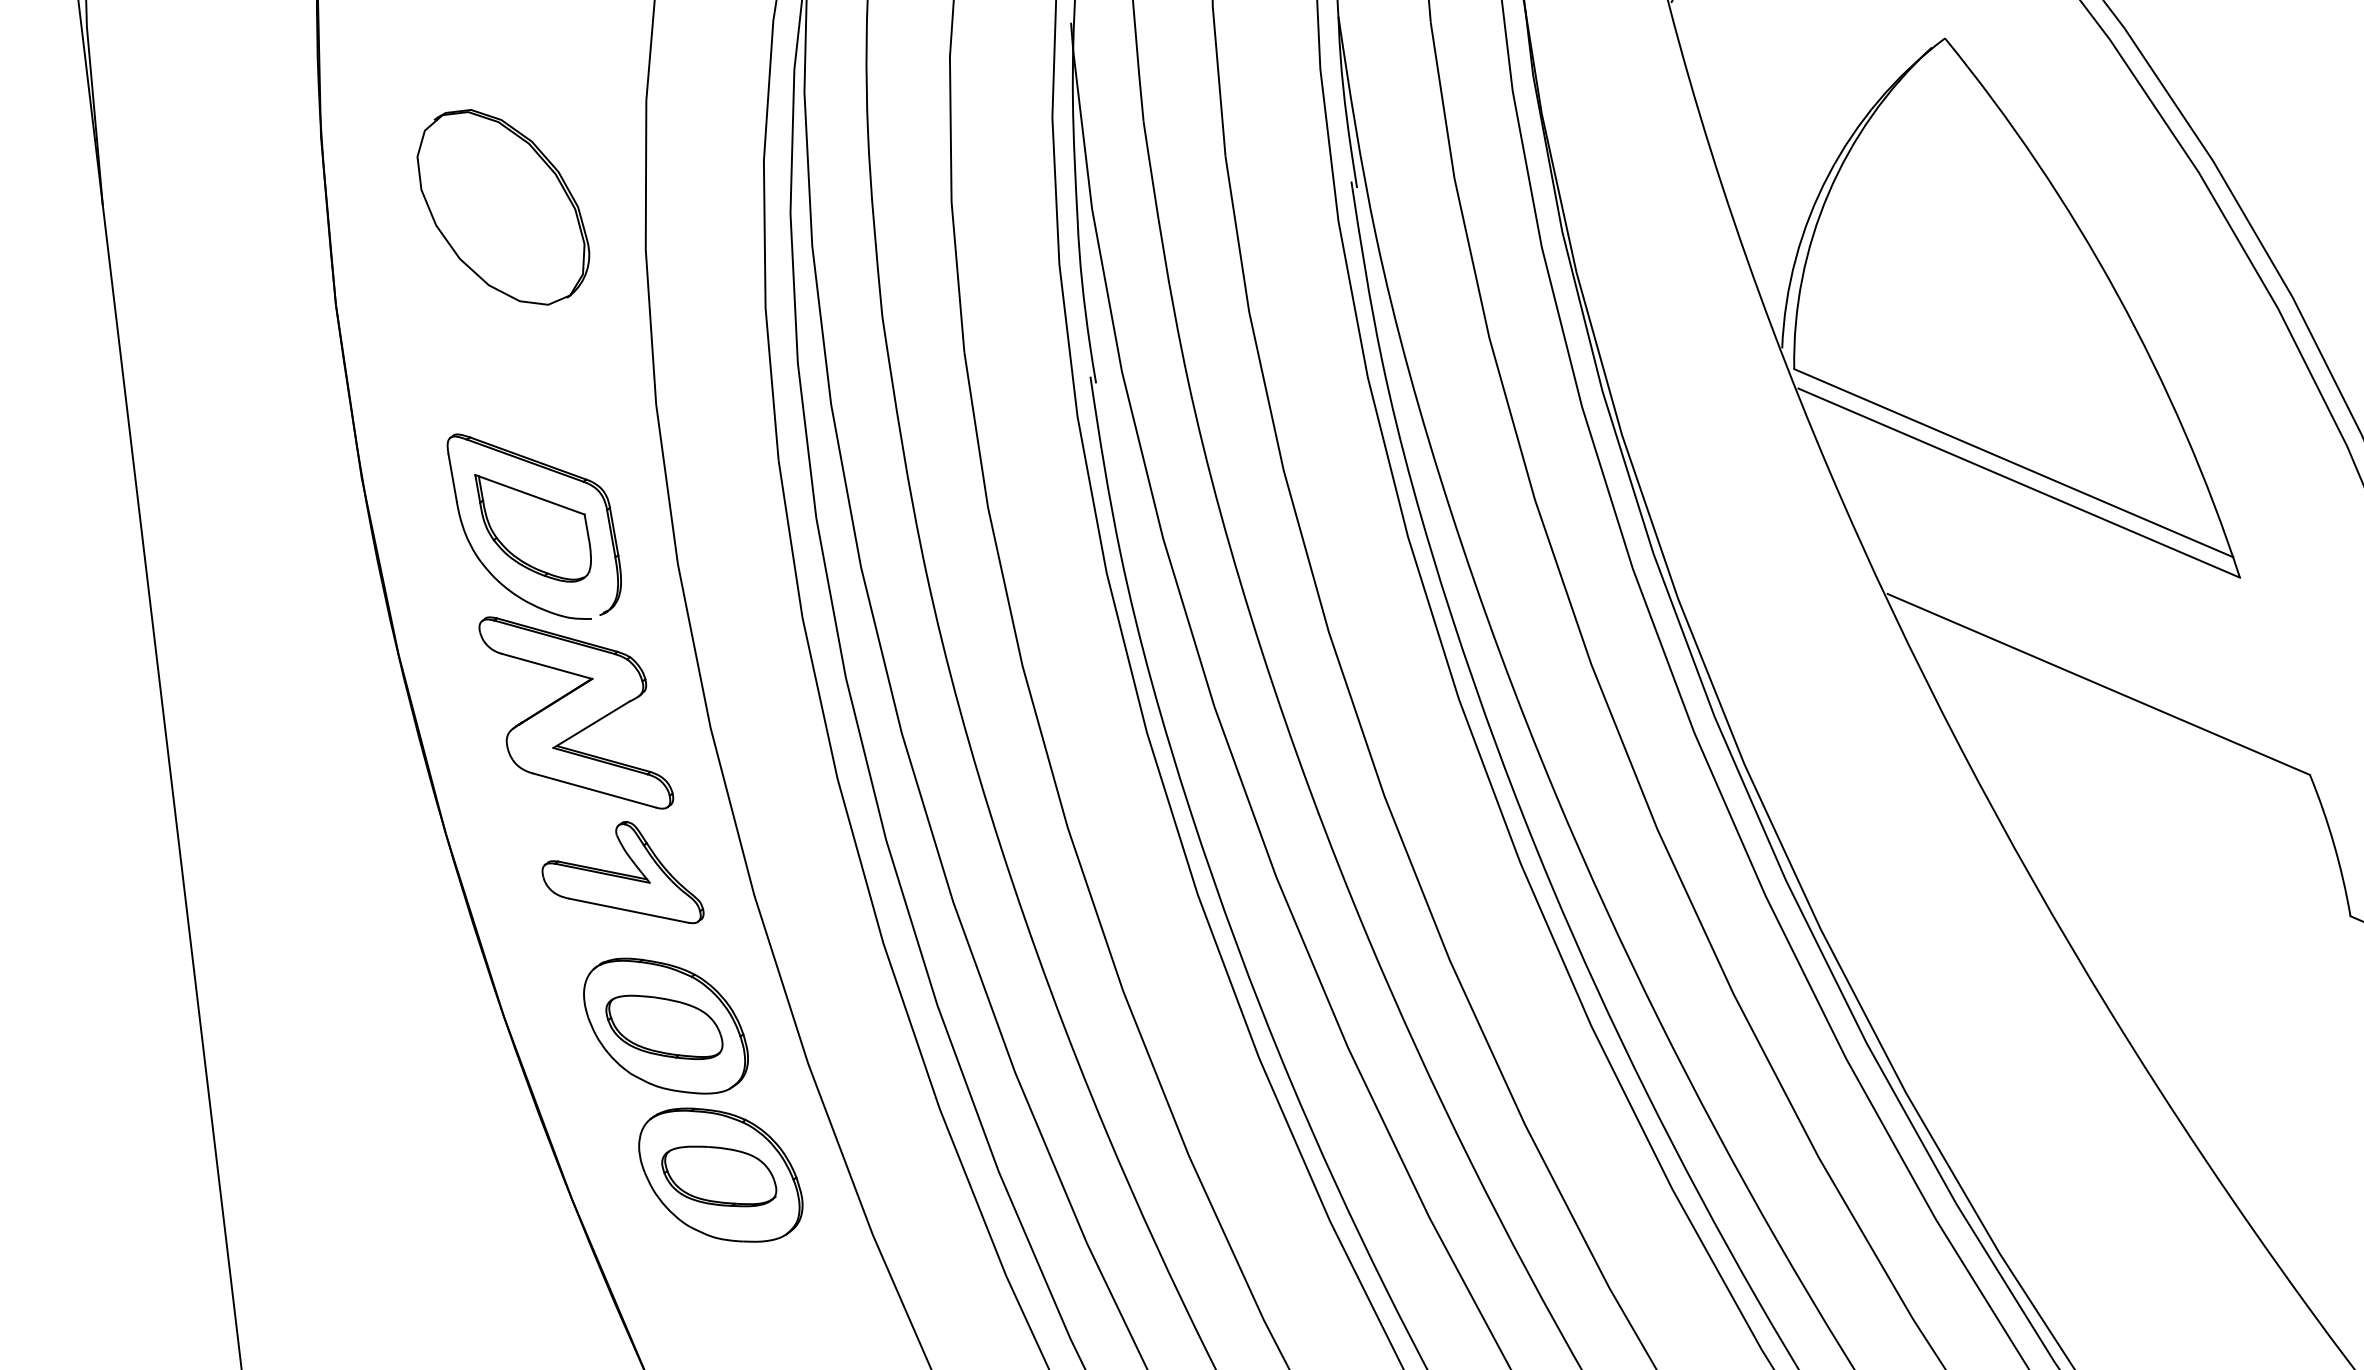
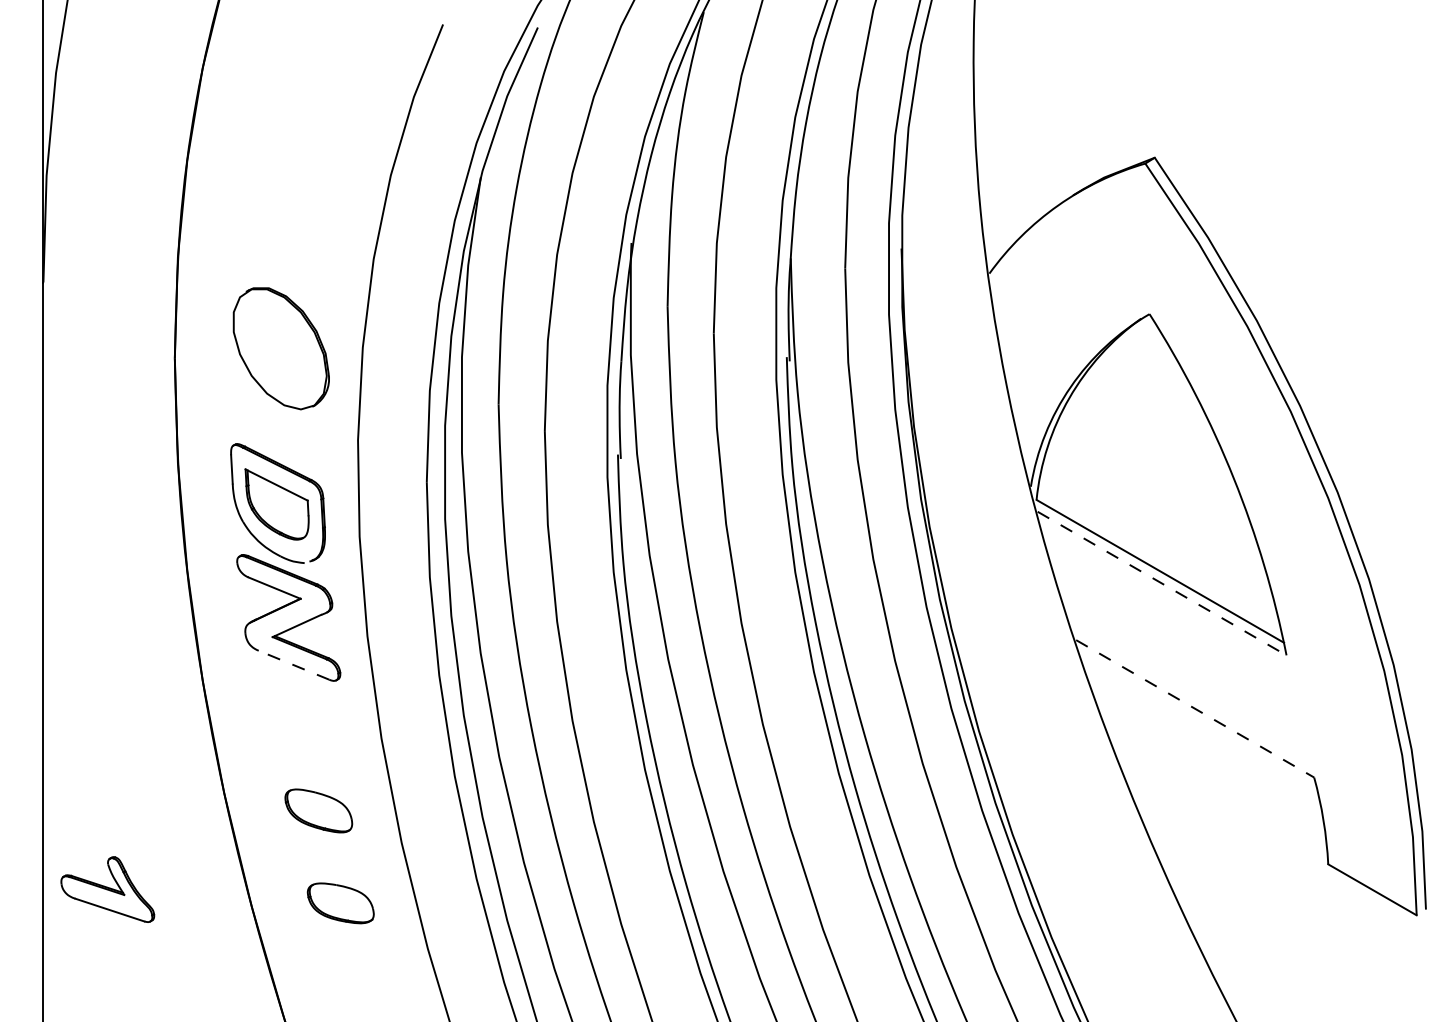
part: (502, 207) -> (280, 348), moved
line: (2019, 482) -> (1162, 583), solid -> dashed
line: (2099, 685) -> (1195, 709), solid -> dashed
line: (593, 791) -> (293, 665), solid -> dashed
part: (620, 877) -> (107, 889), moved
part: (692, 1099) -> (330, 855), removed

